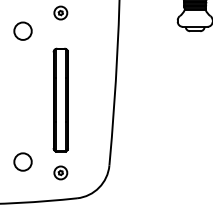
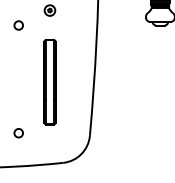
circle: (22, 31) -> (18, 25), size x0.6
circle: (22, 162) -> (18, 133), size x0.6
part: (60, 172) -> (49, 141), removed

